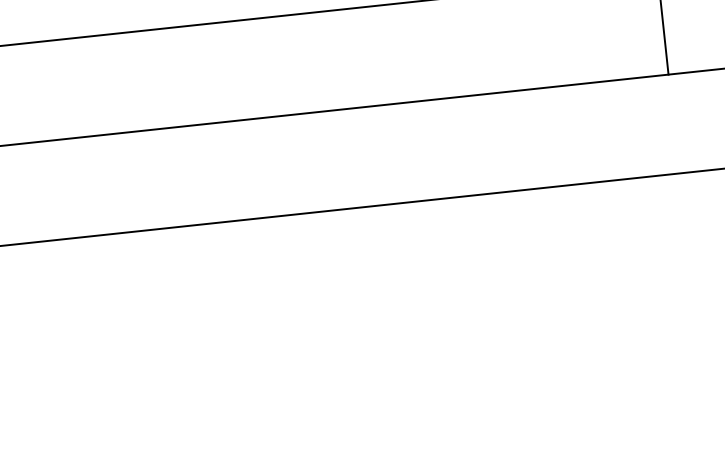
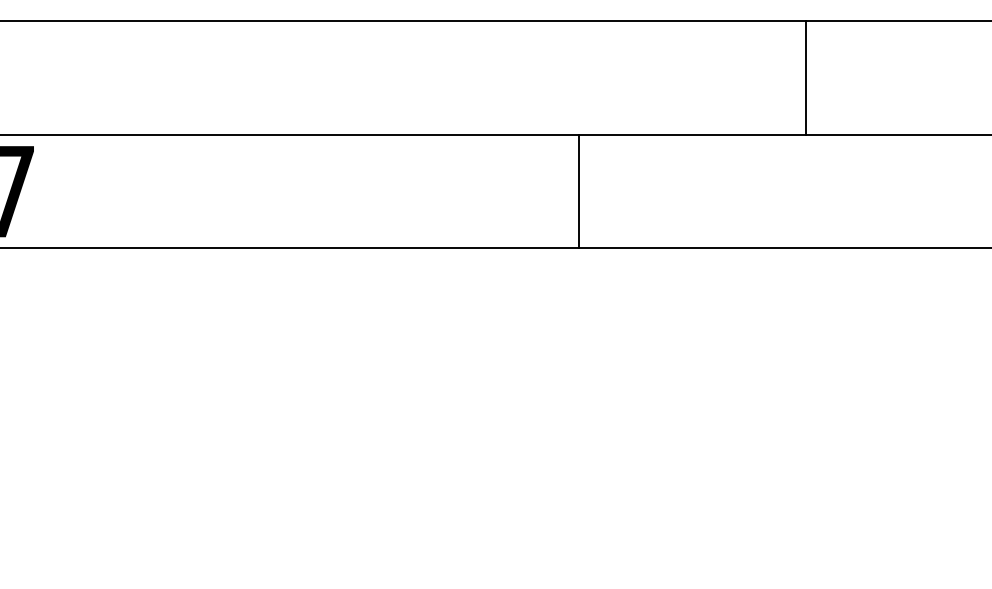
line: (475, 145) -> (578, 191), added

